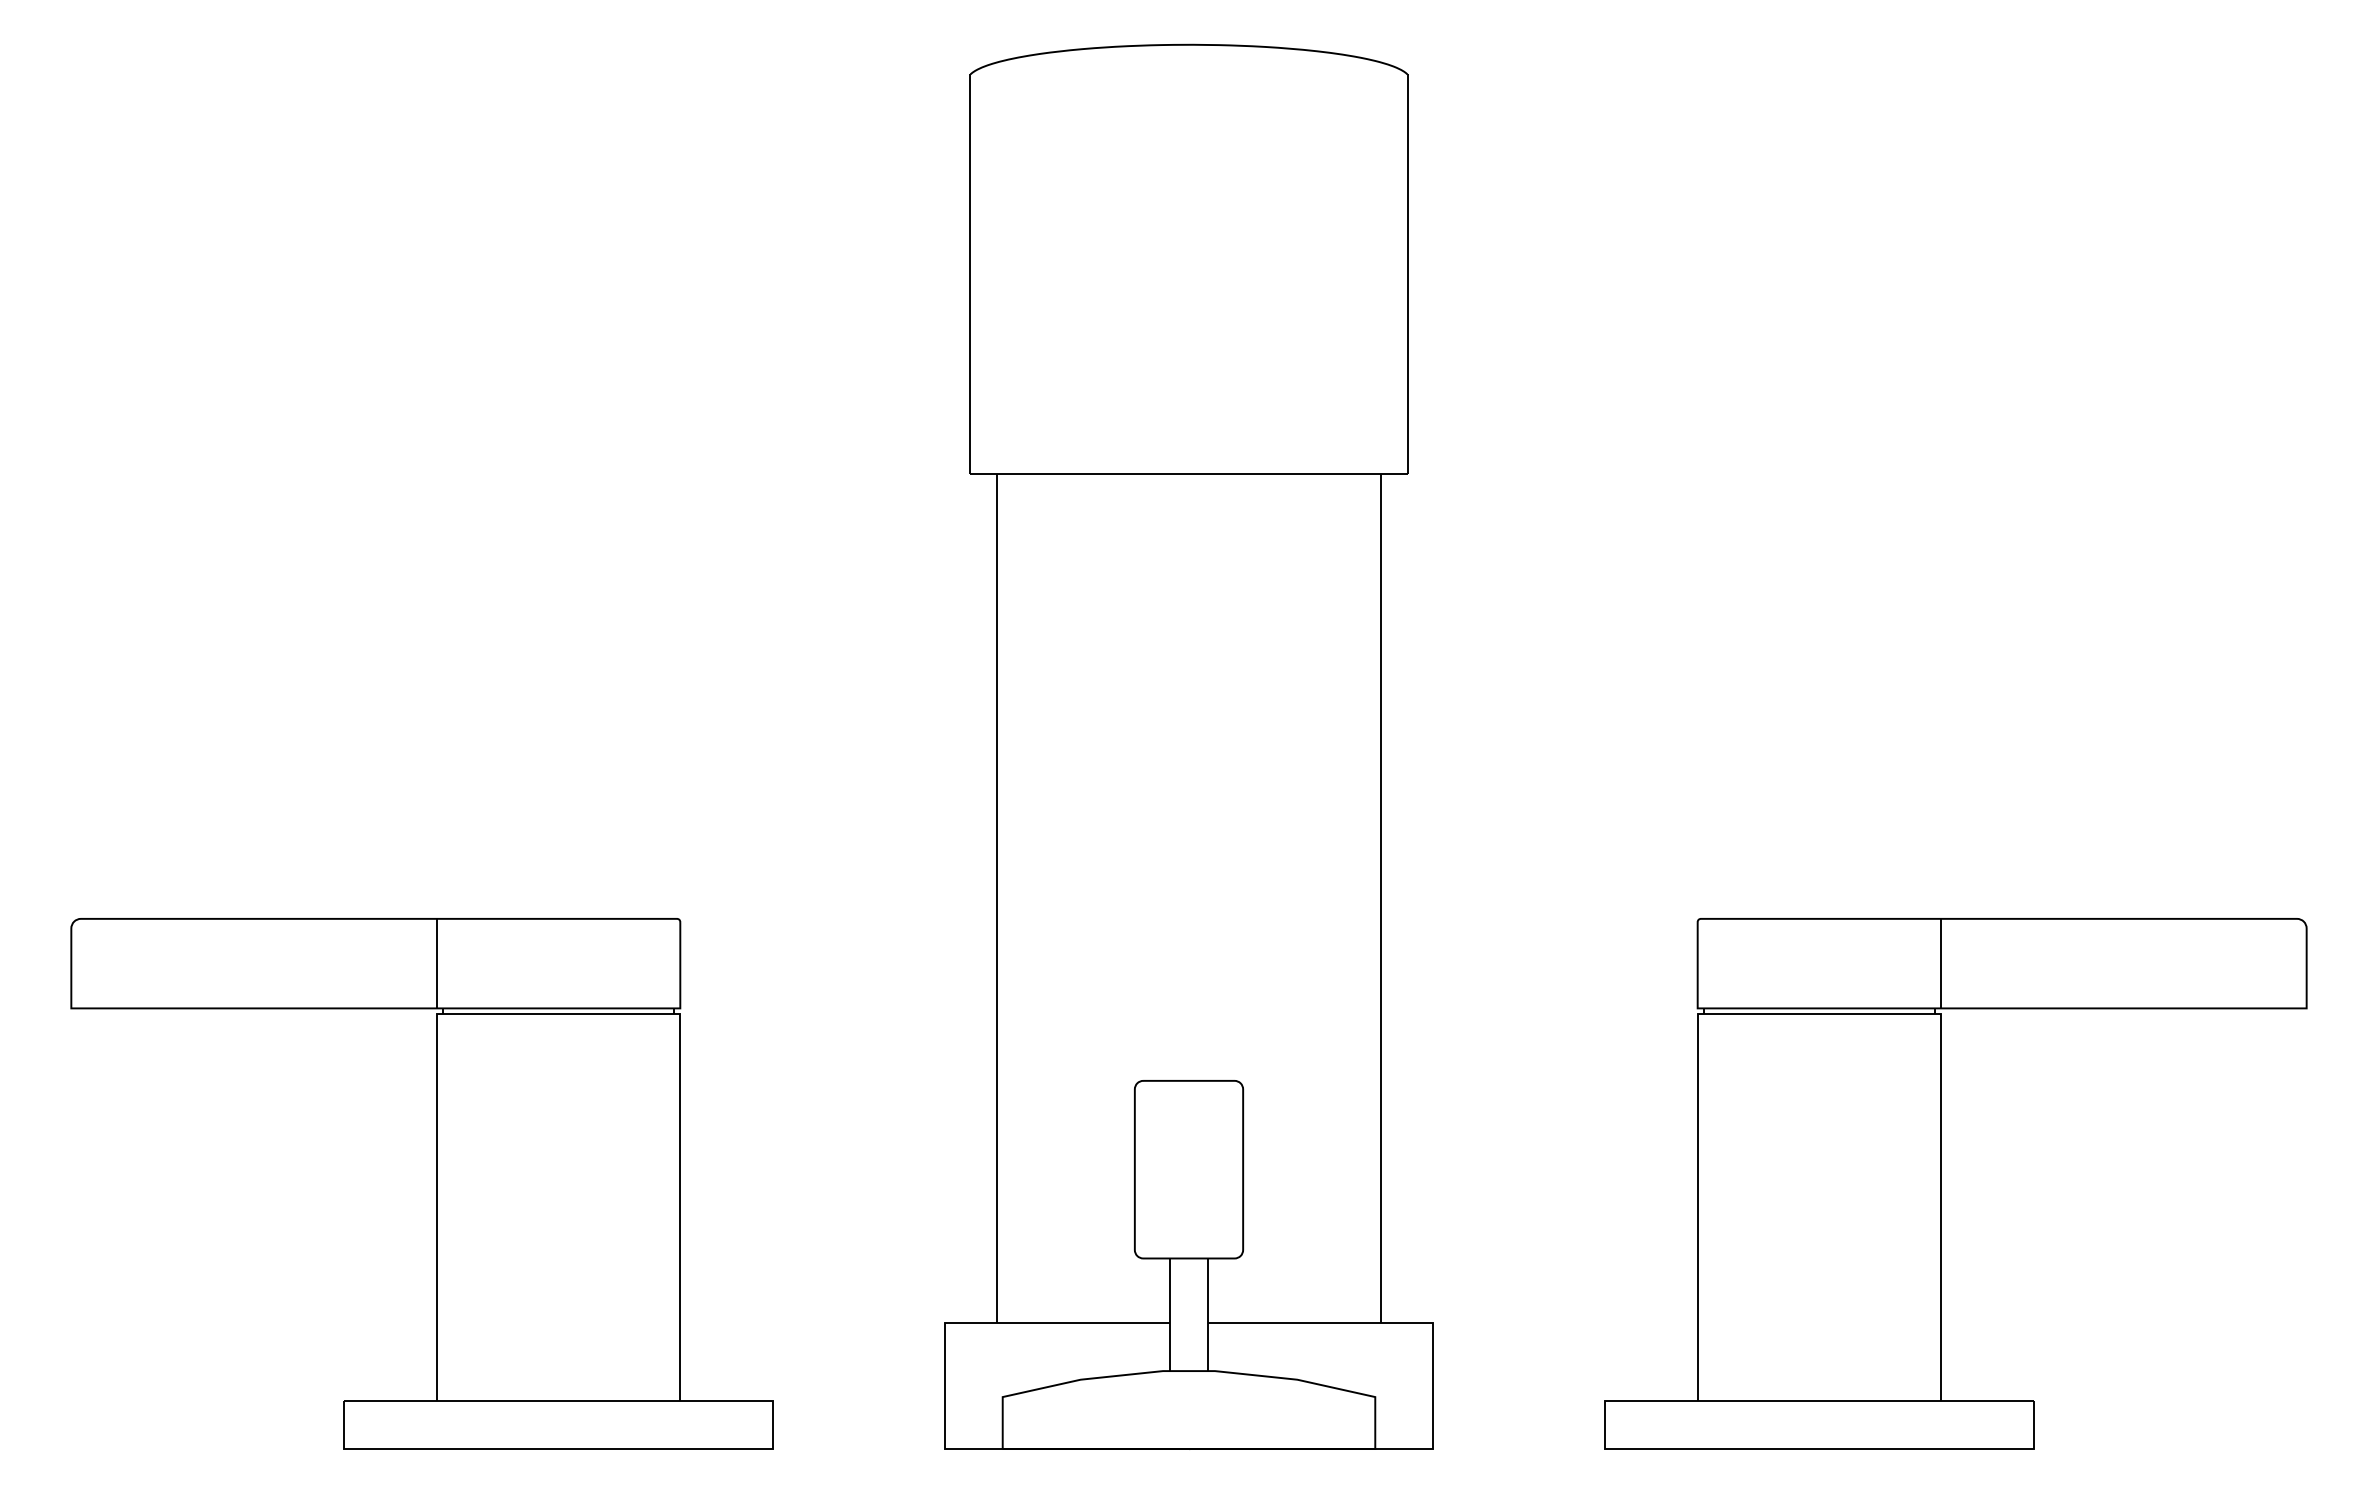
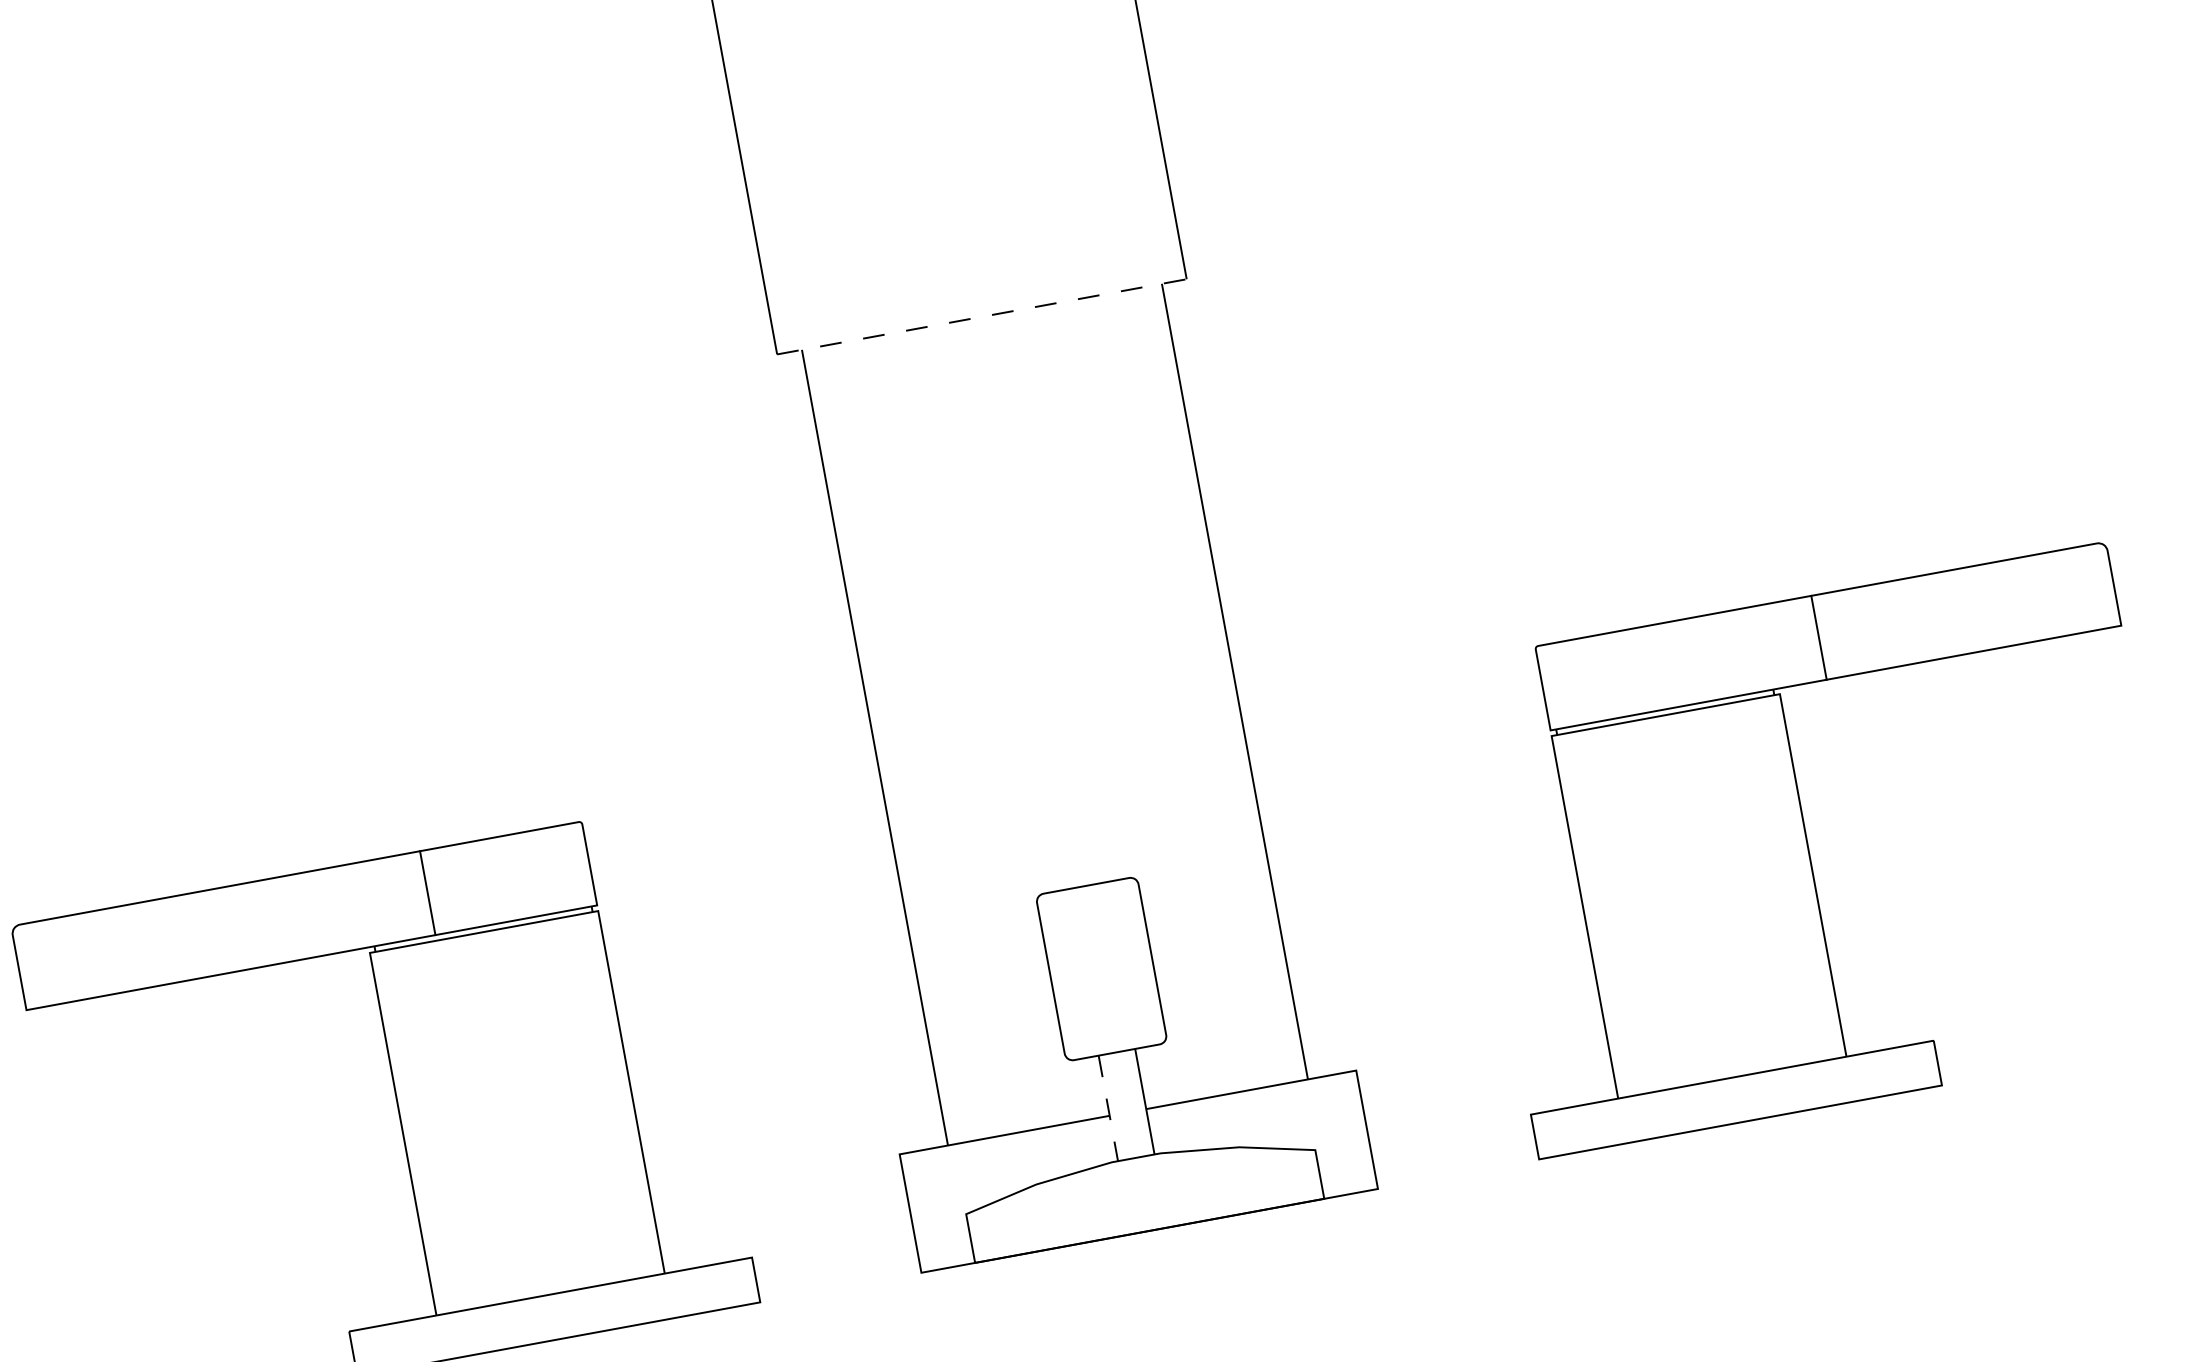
line: (1189, 473) -> (982, 316), solid -> dashed
line: (436, 963) -> (427, 893), moved
line: (1941, 963) -> (1819, 637), moved
line: (1169, 1315) -> (1108, 1109), solid -> dashed

